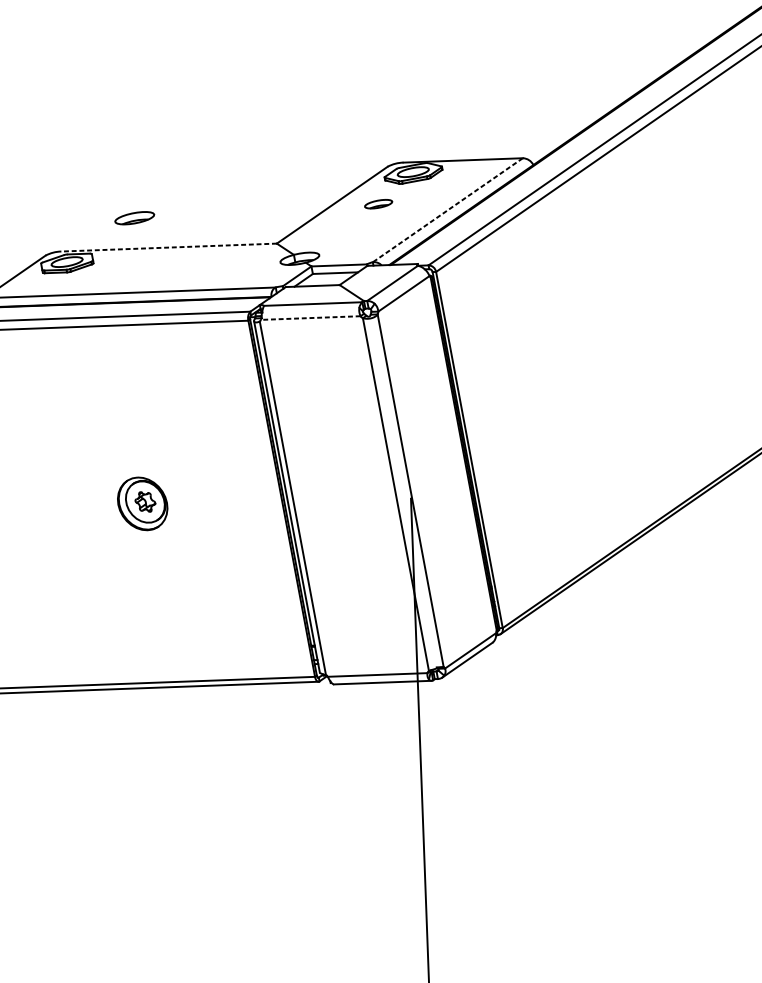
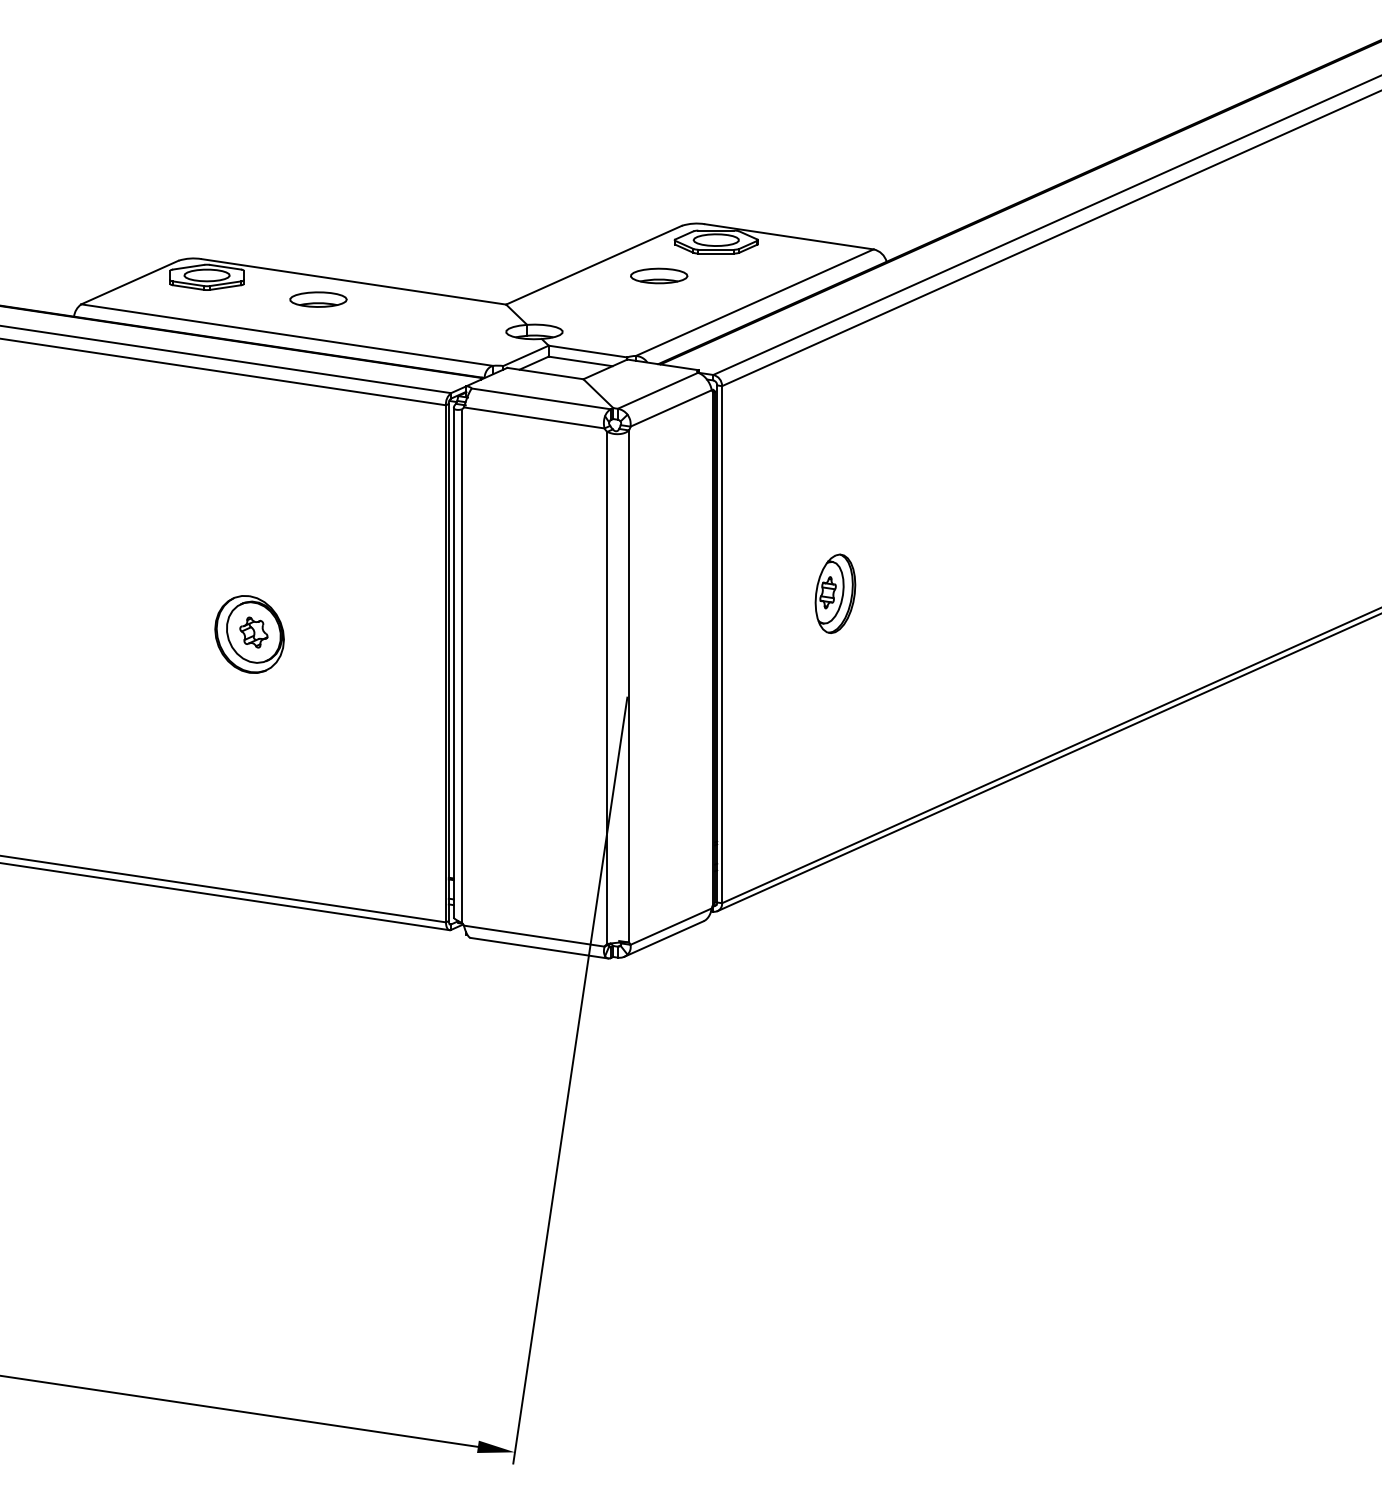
part: (378, 203) -> (659, 275), size x1.43
line: (447, 210) -> (754, 302), dashed -> solid
part: (134, 218) -> (318, 299), moved
line: (169, 247) -> (354, 281), dashed -> solid
line: (310, 317) -> (533, 417), dashed -> solid
part: (540, 400) -> (835, 593), added

